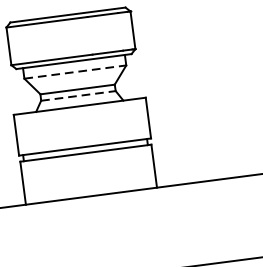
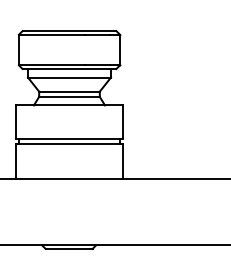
line: (75, 72) -> (69, 77), dashed -> solid
line: (78, 96) -> (69, 97), dashed -> solid

